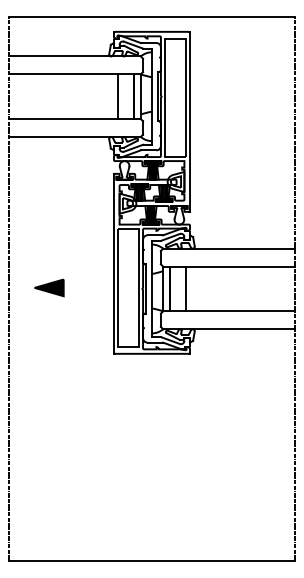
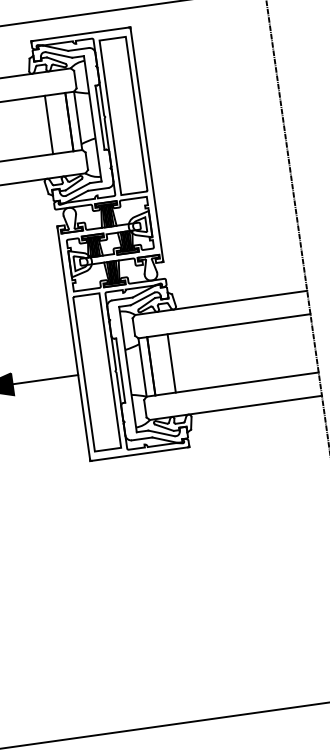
line: (88, 287) -> (44, 379), added

